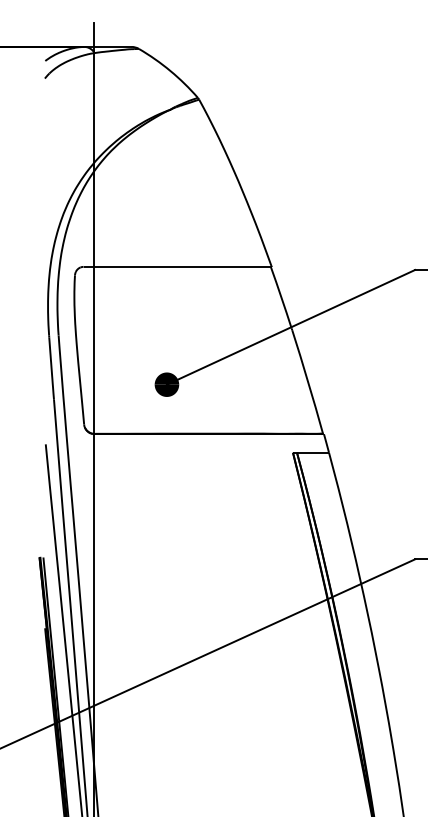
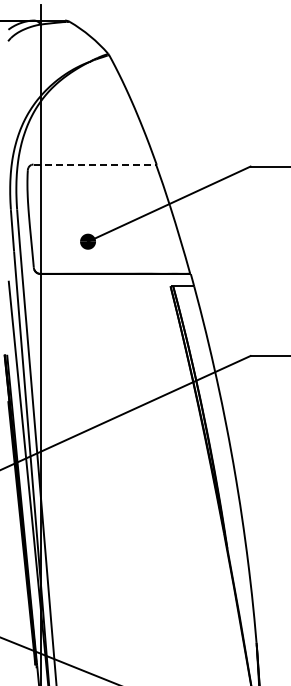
line: (178, 266) -> (95, 164), solid -> dashed

